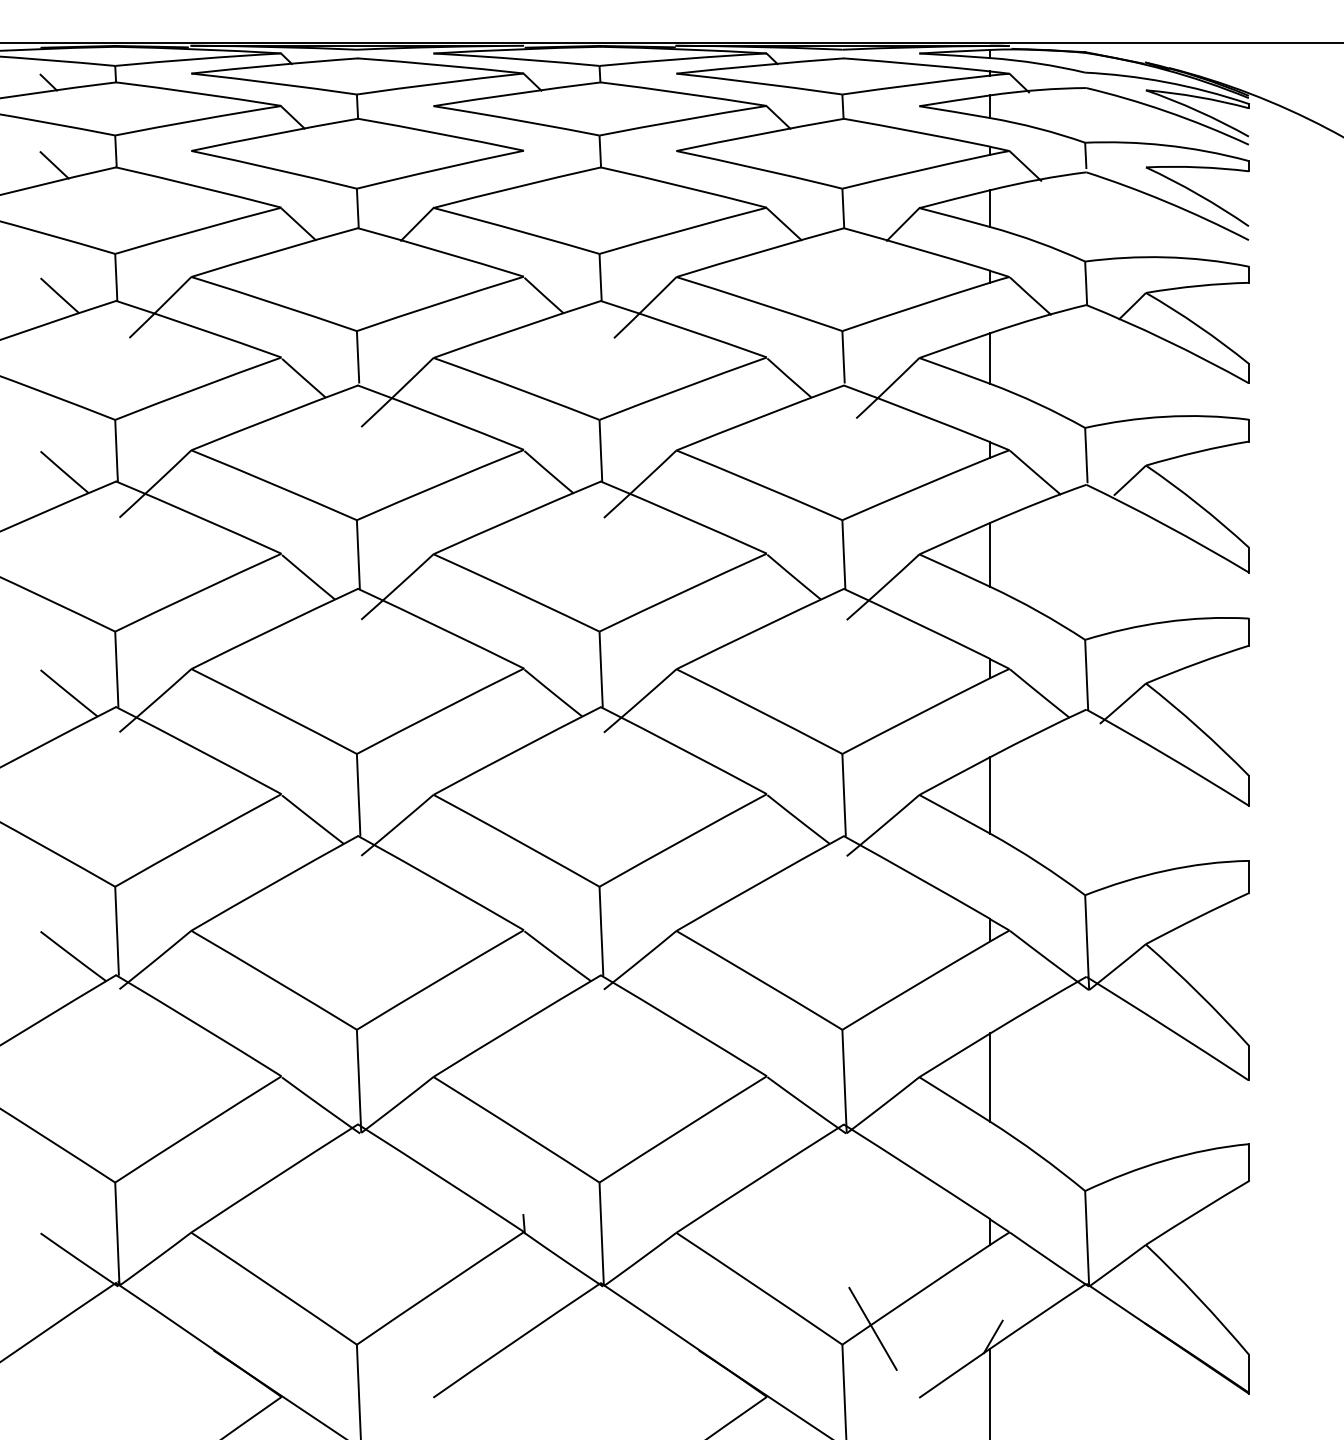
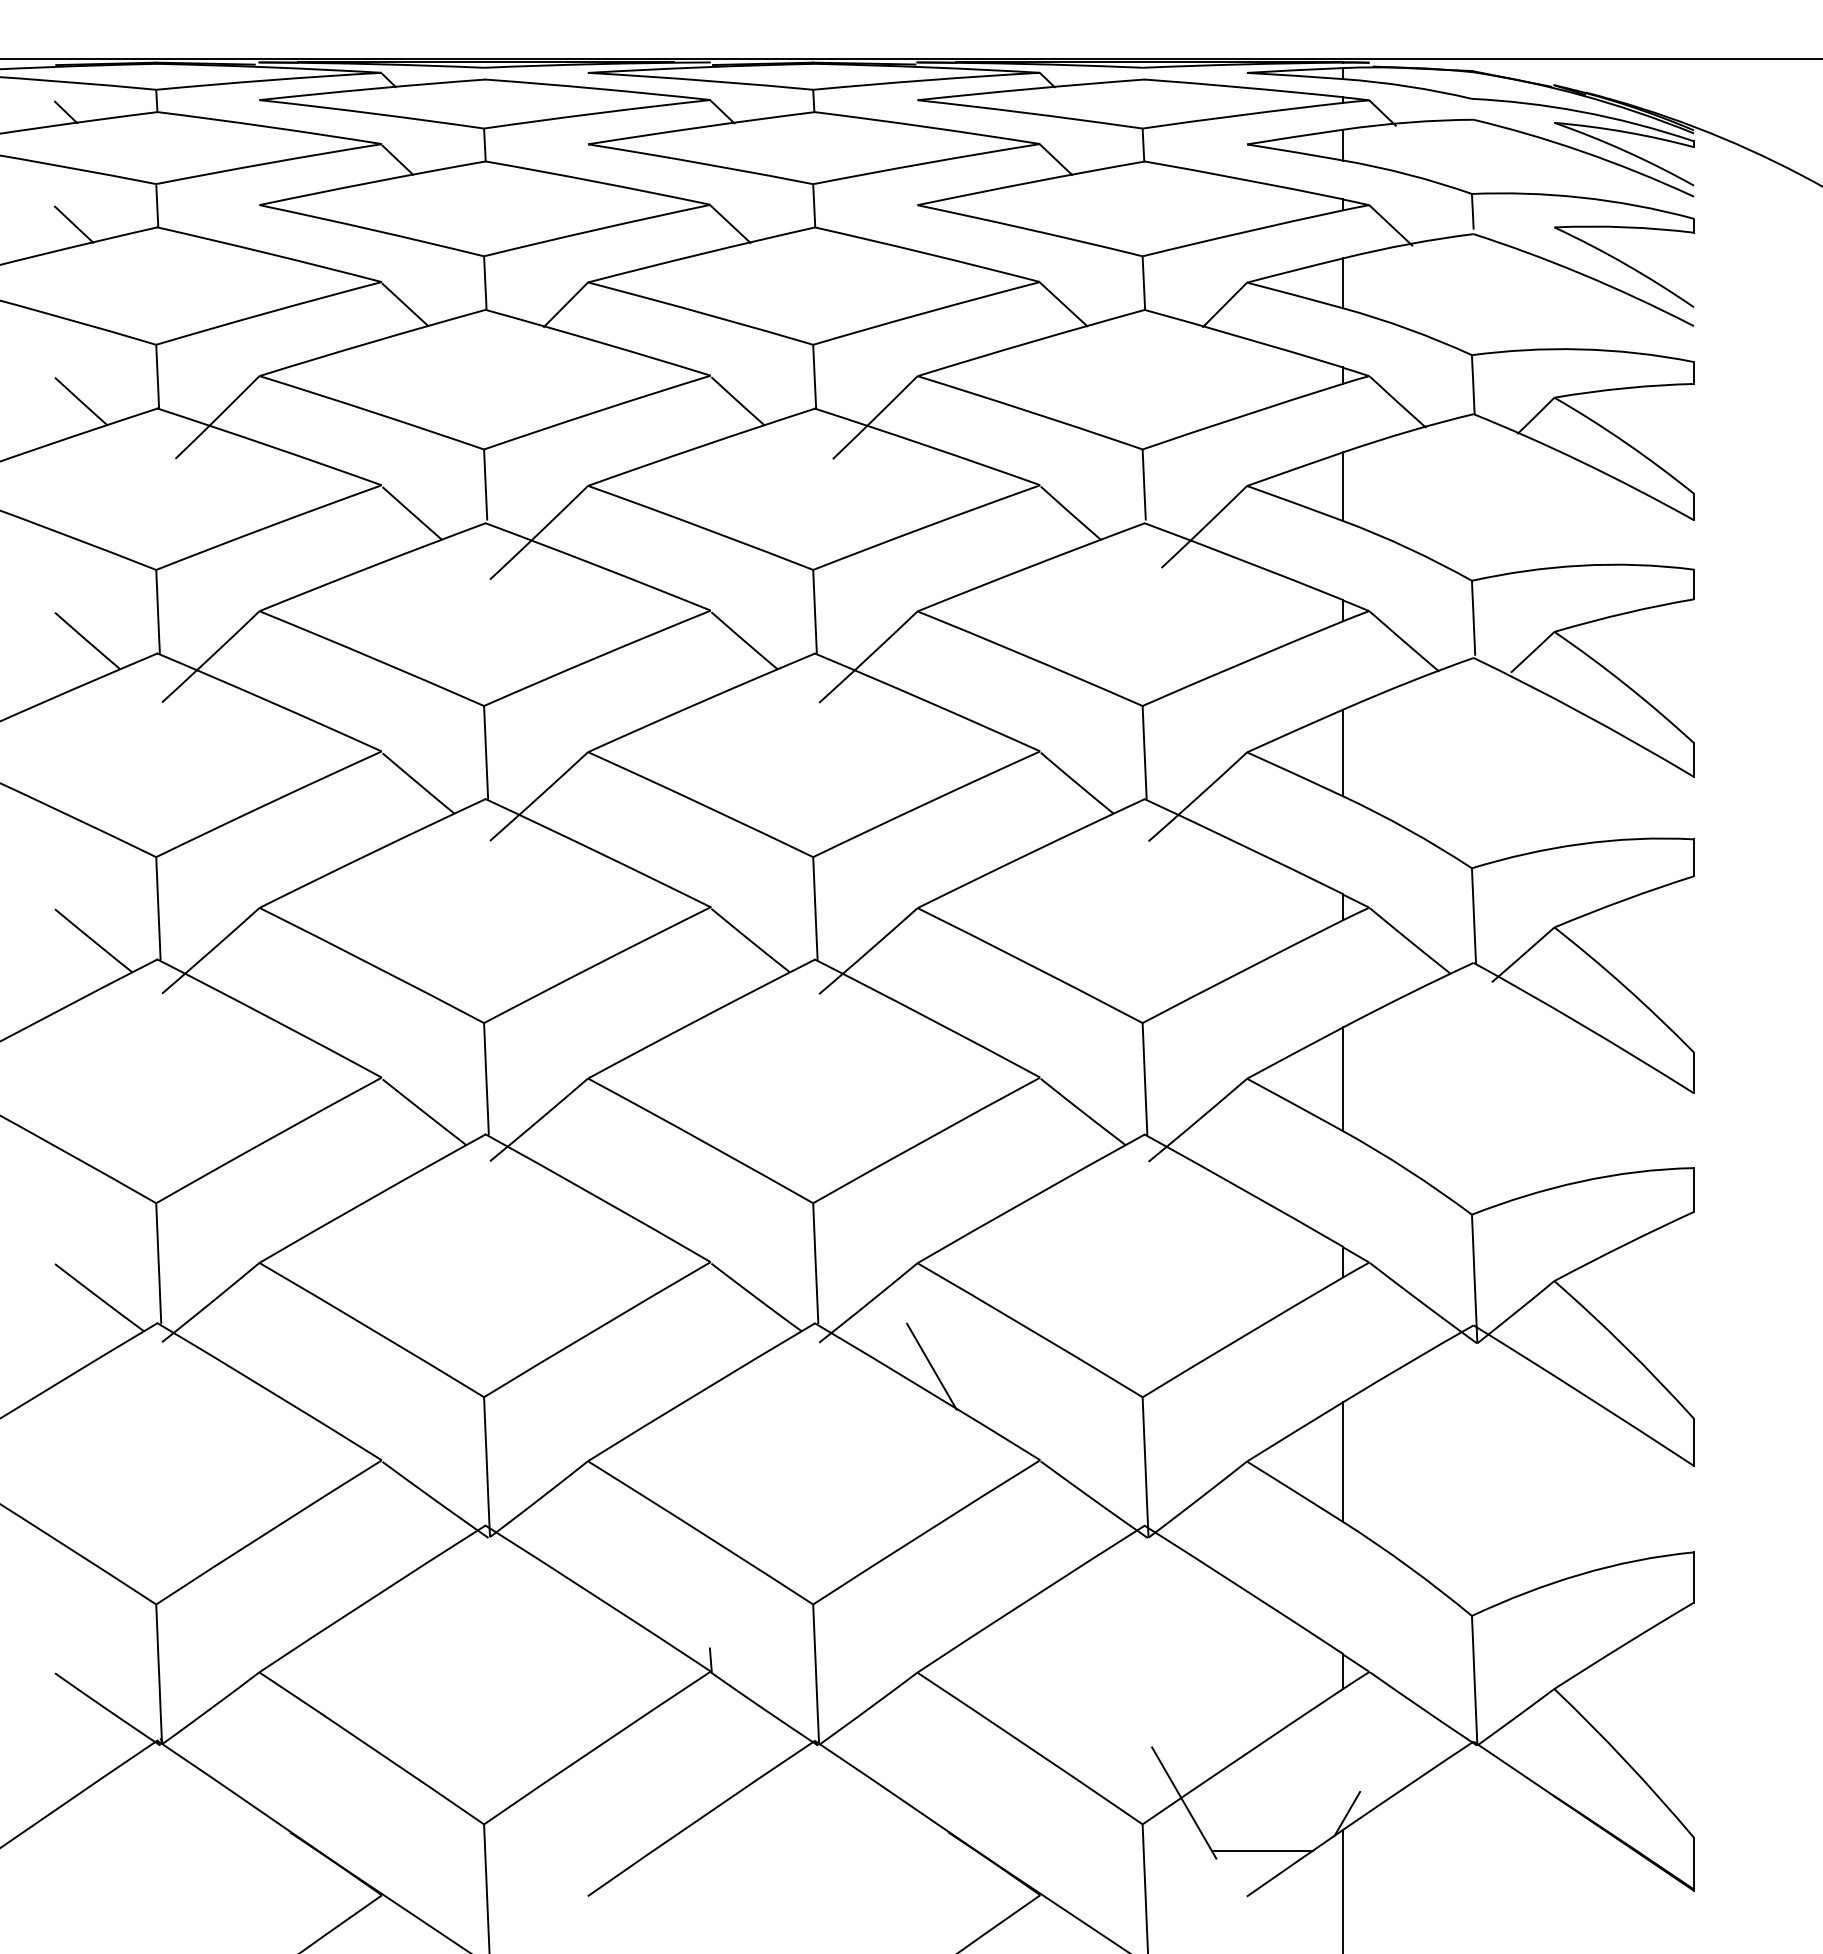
line: (538, 165) -> (730, 224), added
line: (686, 1007) -> (931, 1366), added
line: (930, 1363) -> (1262, 1850), added

